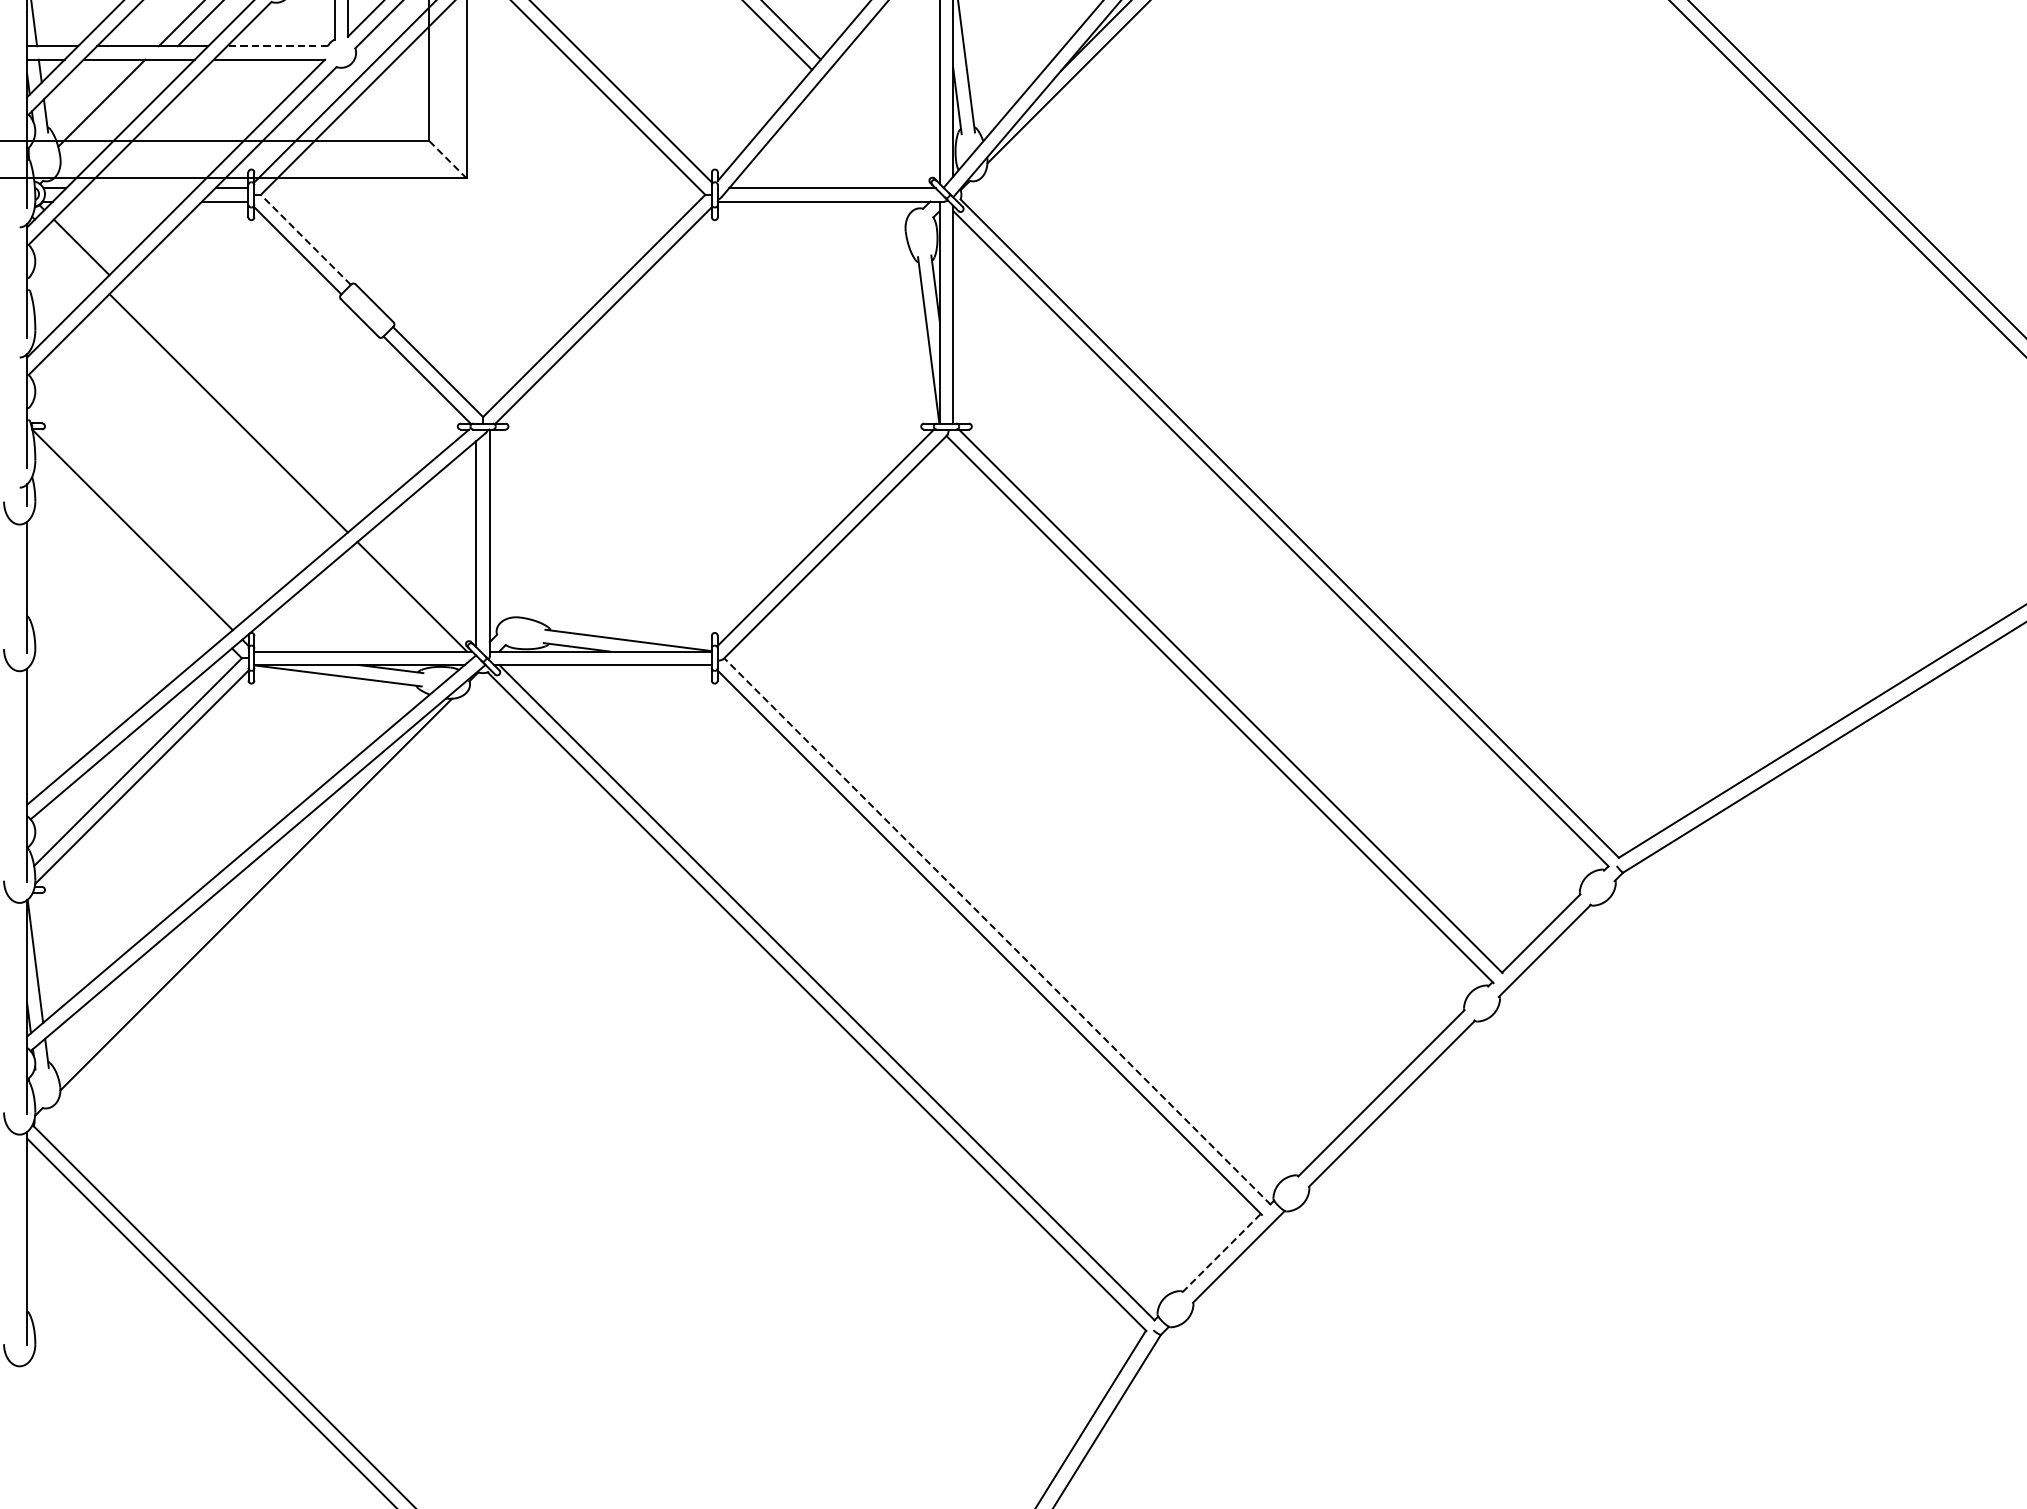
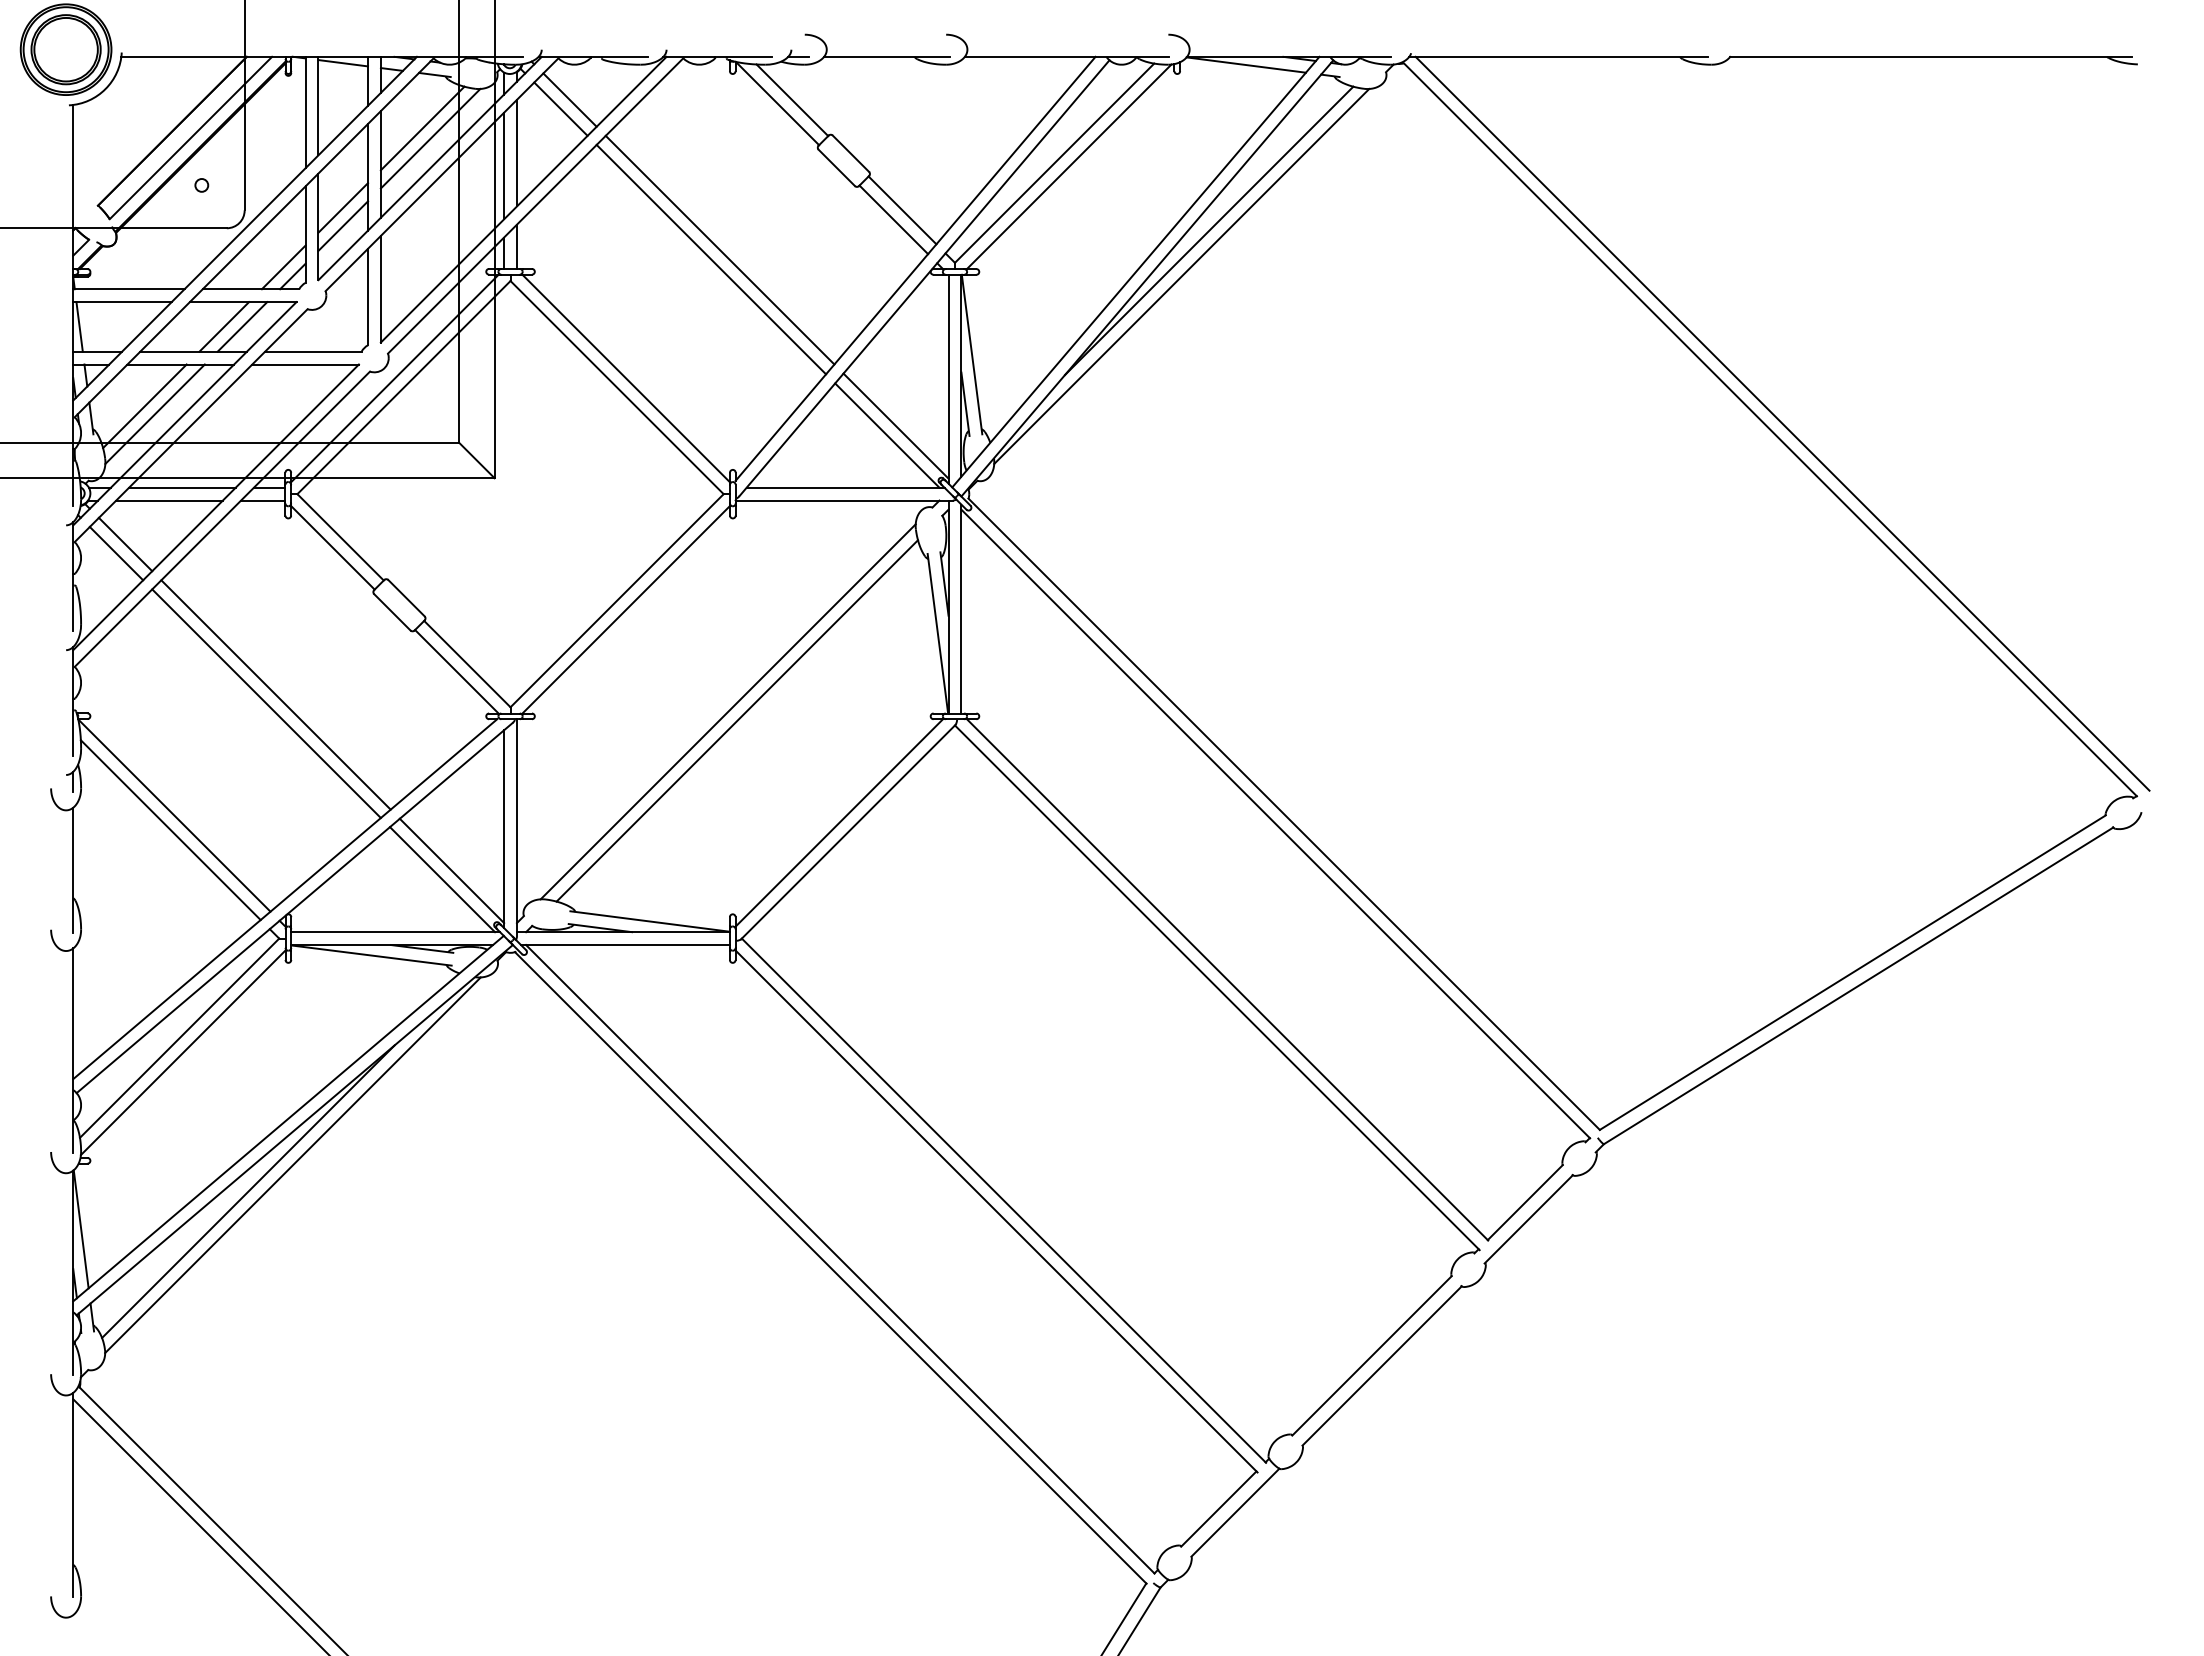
line: (276, 46) -> (312, 351), dashed -> solid
line: (111, 111) -> (154, 414), added
line: (884, 123) -> (895, 425), added
line: (876, 133) -> (887, 435), added
line: (448, 159) -> (477, 460), dashed -> solid
line: (141, 187) -> (182, 487), added
line: (127, 201) -> (169, 500), added
line: (305, 239) -> (340, 536), dashed -> solid
line: (72, 256) -> (116, 553), added
line: (238, 403) -> (275, 694), added
line: (709, 421) -> (727, 711), added
line: (719, 430) -> (737, 720), added
line: (128, 545) -> (170, 830), added
line: (421, 587) -> (451, 870), added
line: (209, 921) -> (248, 1191), added
line: (997, 931) -> (1003, 1200), dashed -> solid
line: (1222, 1252) -> (1219, 1508), dashed -> solid

